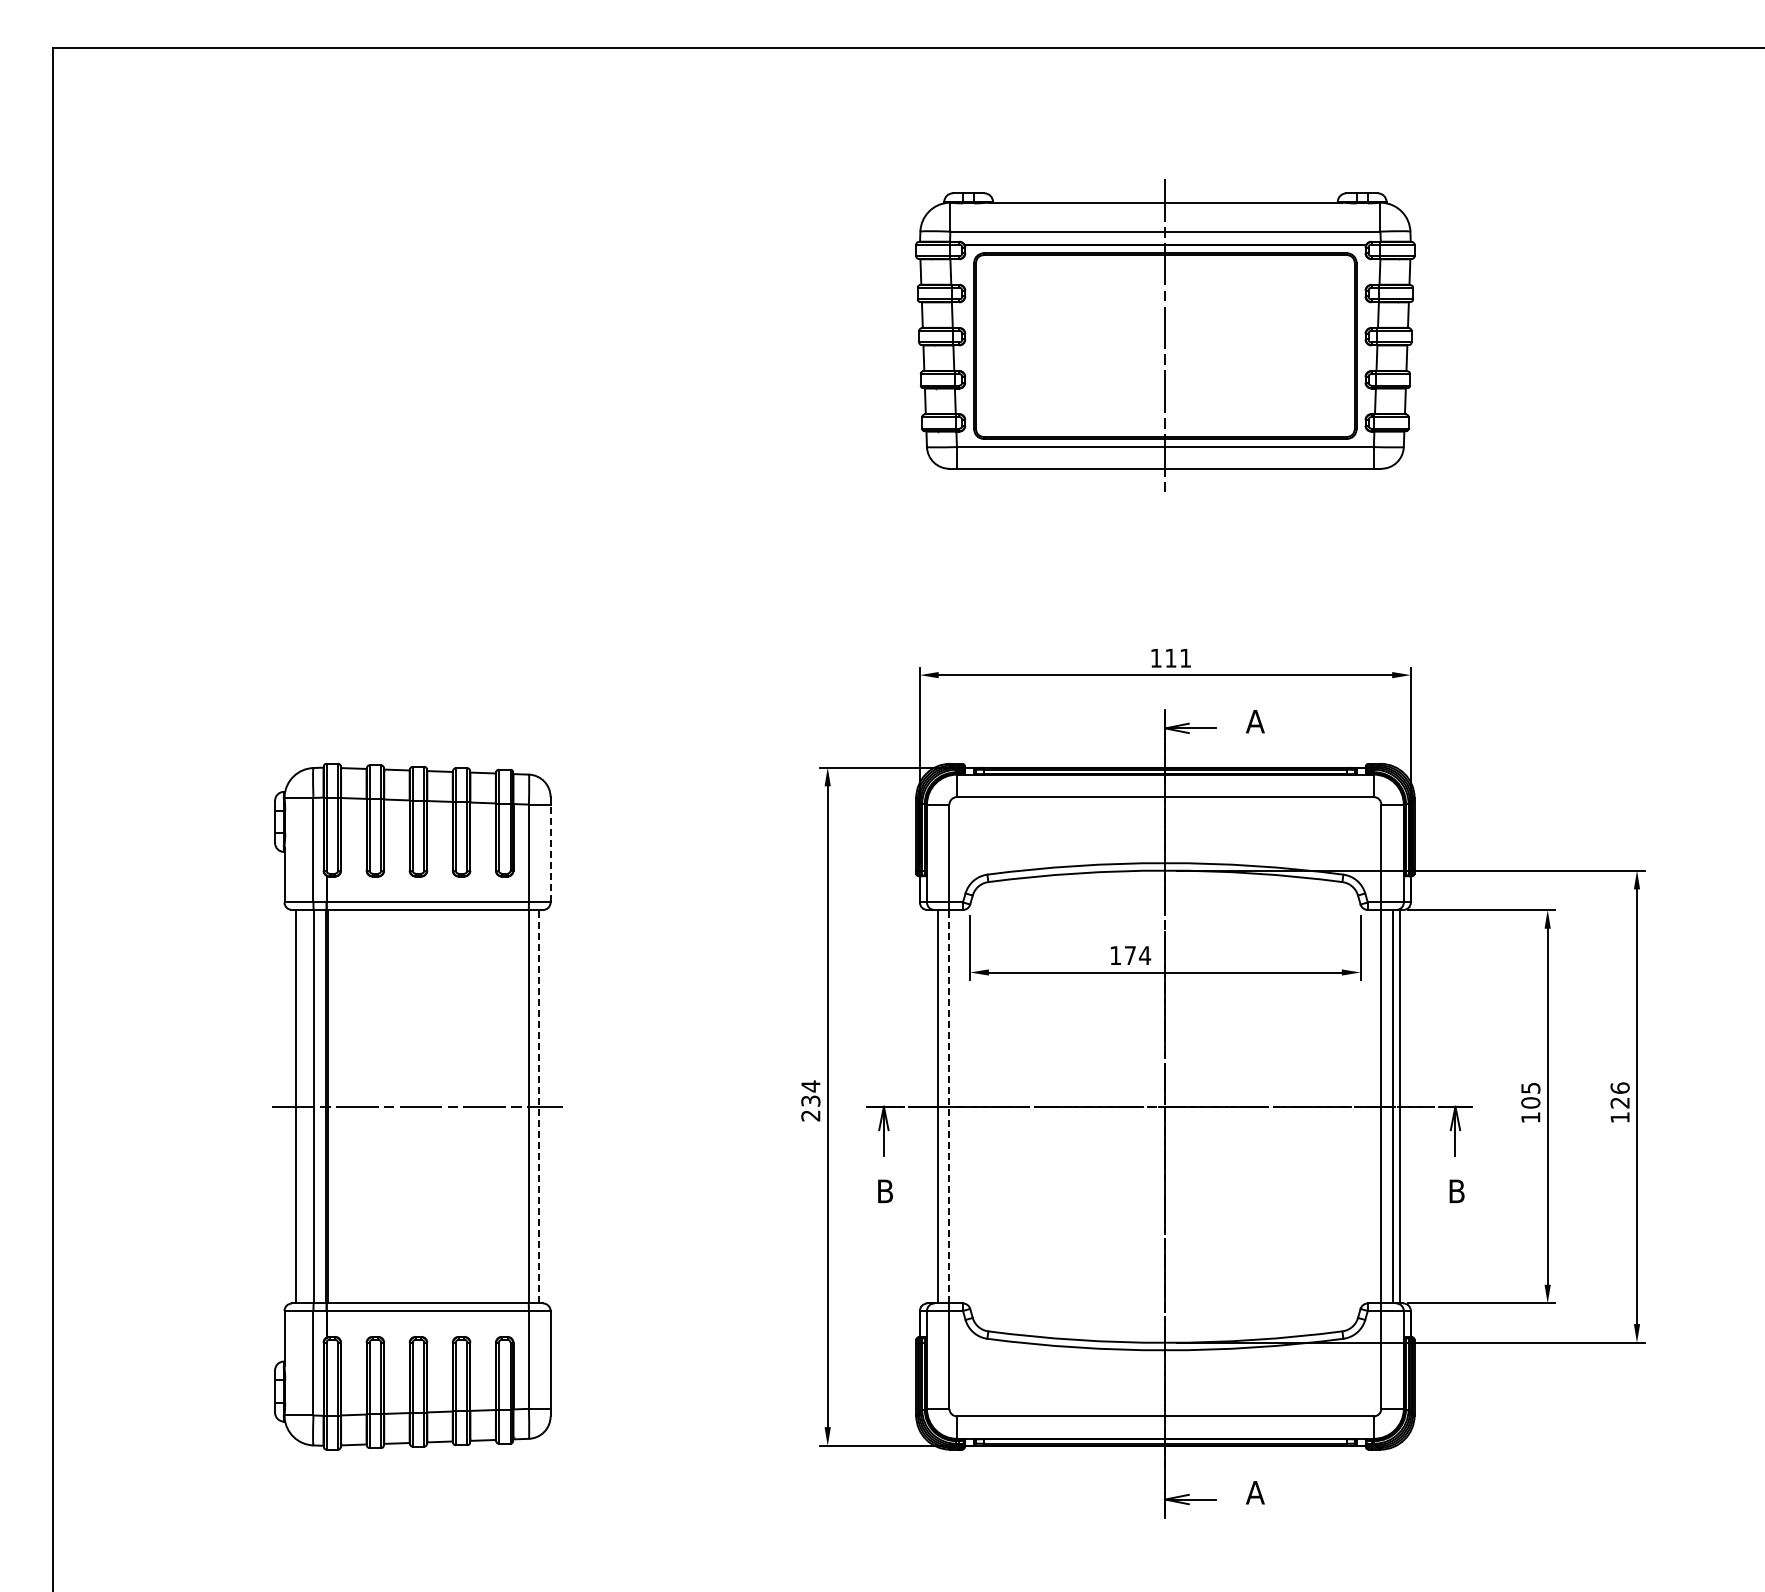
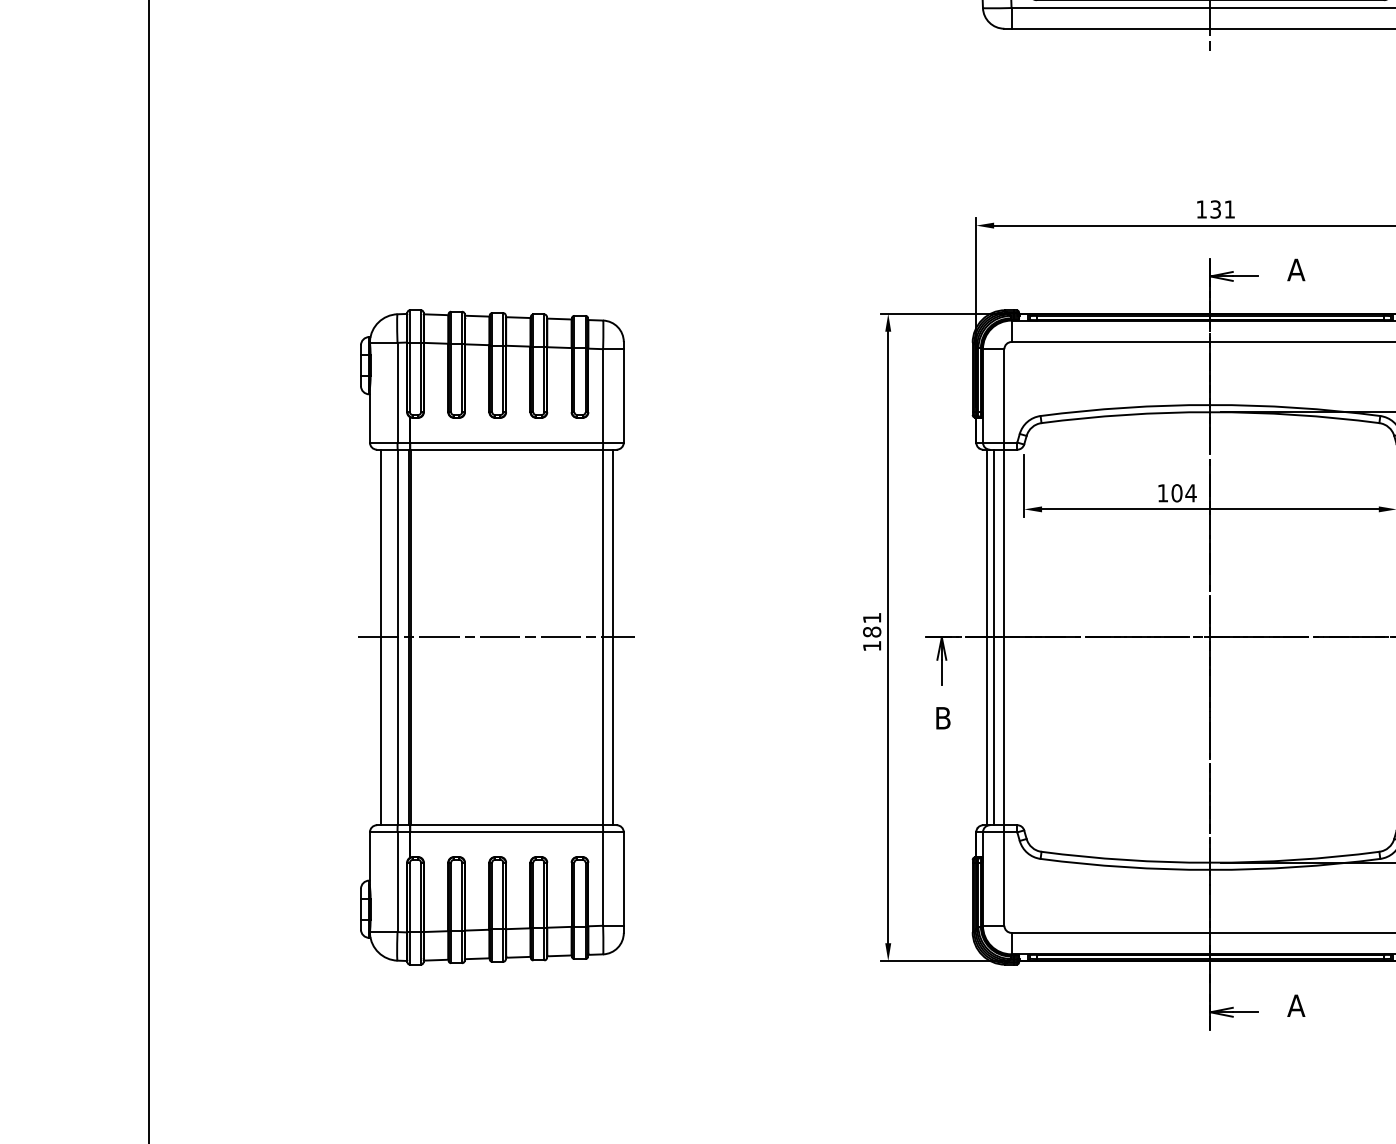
text: (1170, 657) -> (1215, 208), 111 -> 131
line: (550, 853) -> (623, 395), dashed -> solid
text: (1130, 955) -> (1177, 493), 174 -> 104
text: (810, 1100) -> (871, 631), 234 -> 181
line: (539, 1106) -> (613, 637), dashed -> solid
line: (931, 1106) -> (987, 637), added
line: (949, 1106) -> (1004, 637), dashed -> solid

